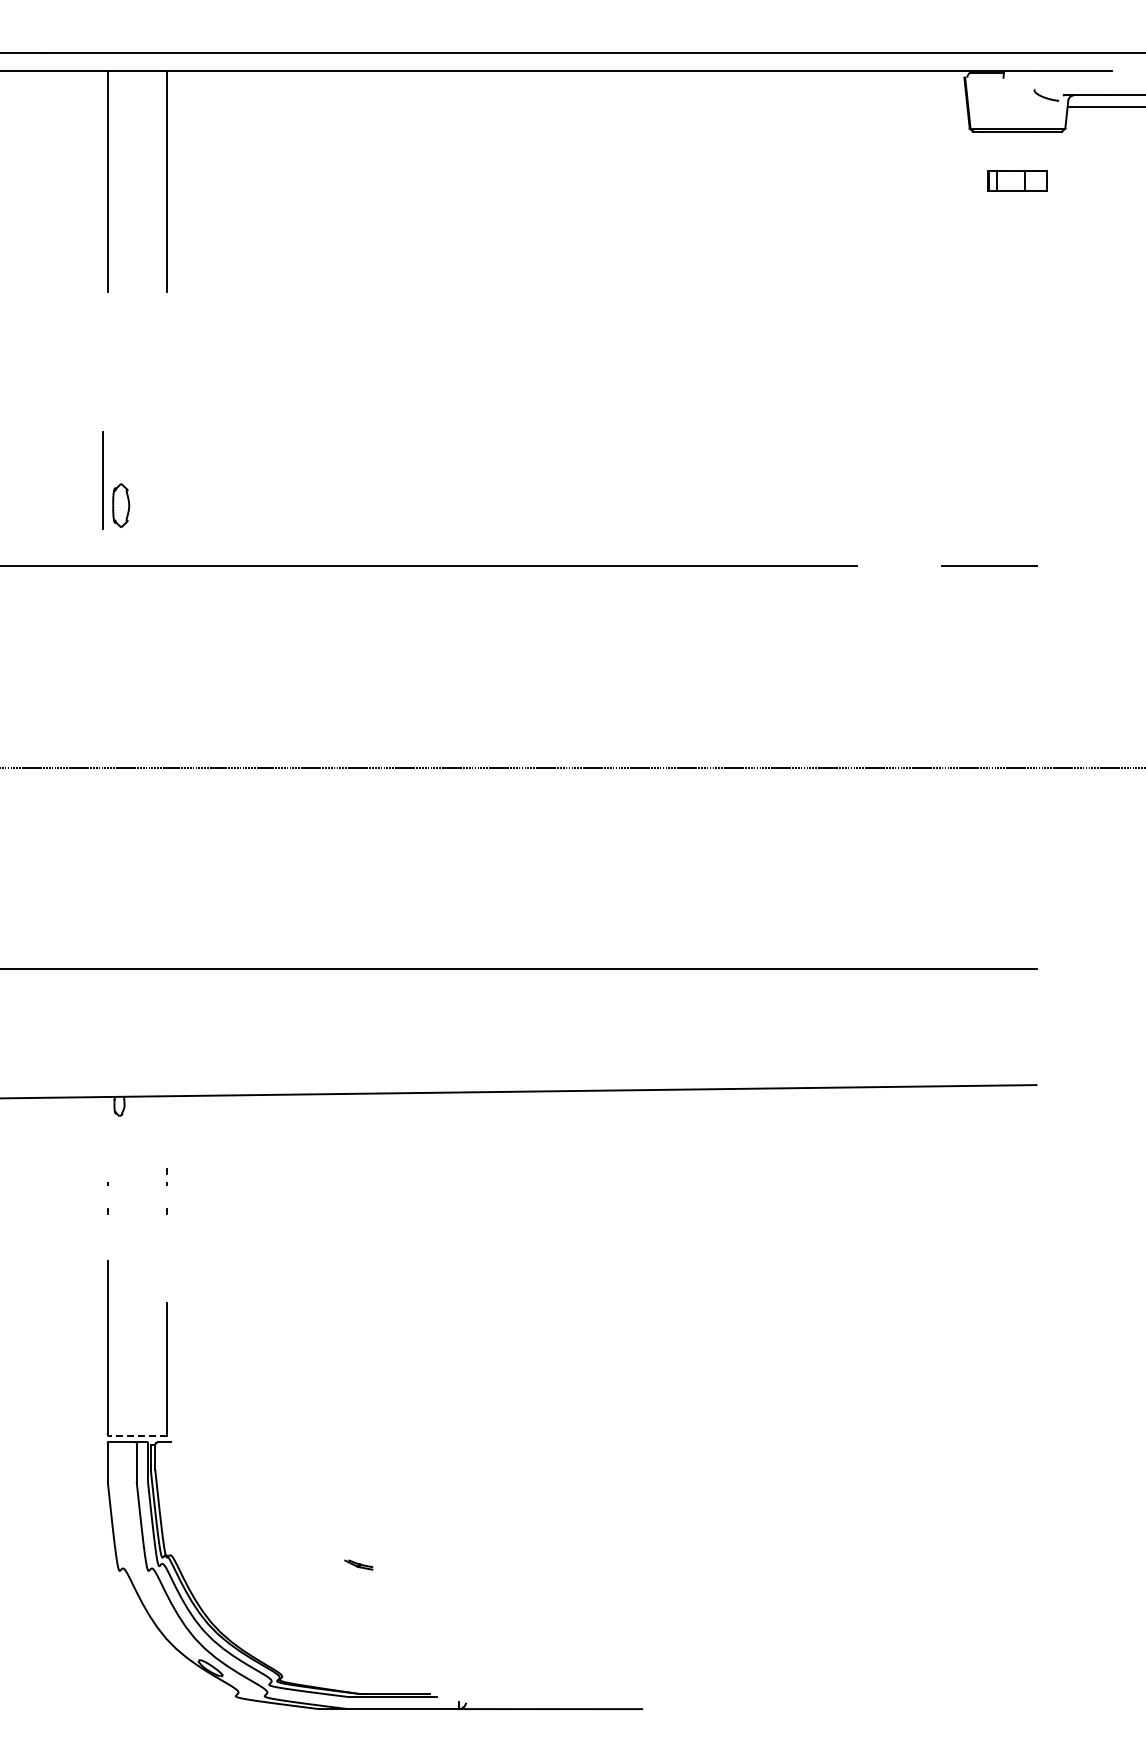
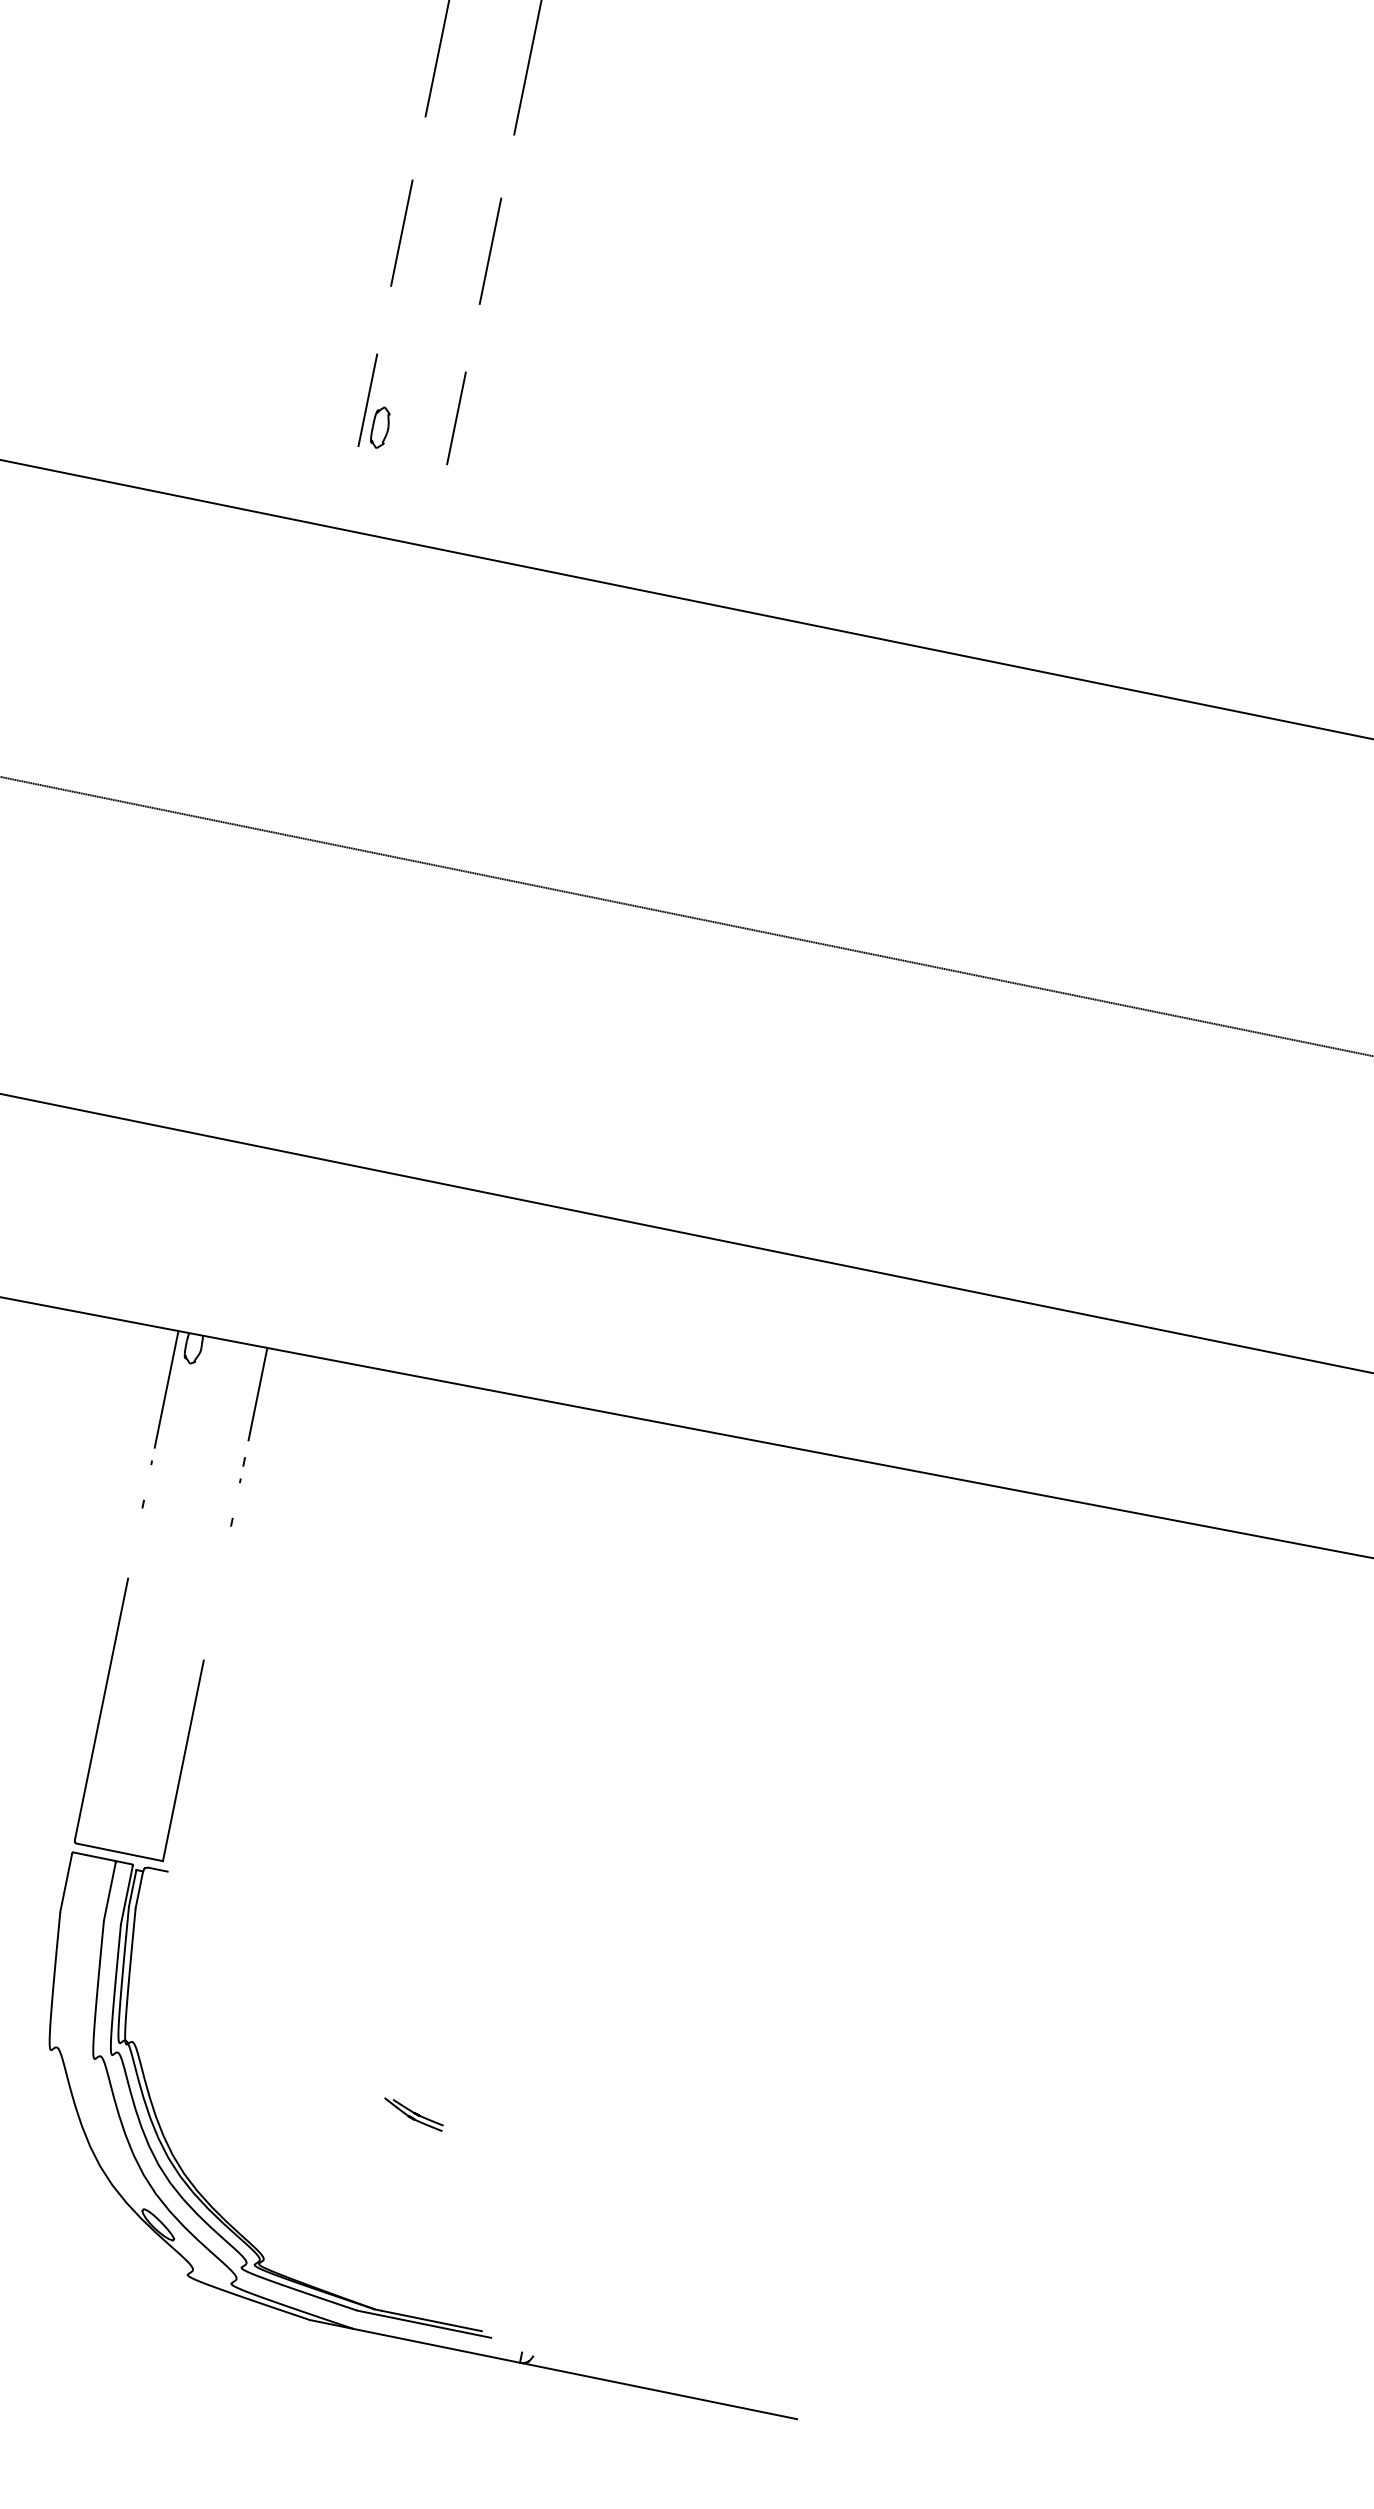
line: (107, 369) -> (401, 232), added
line: (166, 369) -> (490, 250), added
part: (116, 480) -> (380, 403), size x0.62
line: (166, 480) -> (456, 418), added
line: (166, 1126) -> (258, 1393), added
line: (107, 1135) -> (166, 1389), added
line: (137, 1436) -> (119, 1852), dashed -> solid
part: (358, 1564) -> (413, 2113), size x1.43

